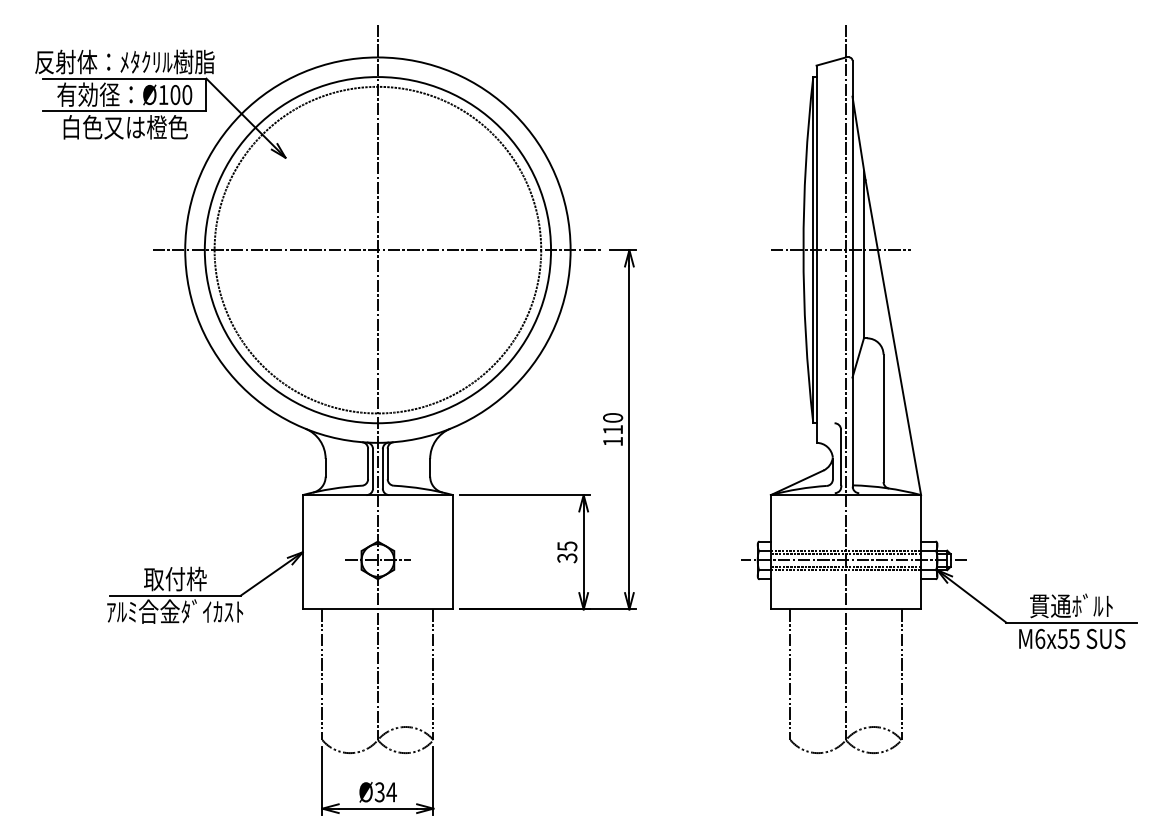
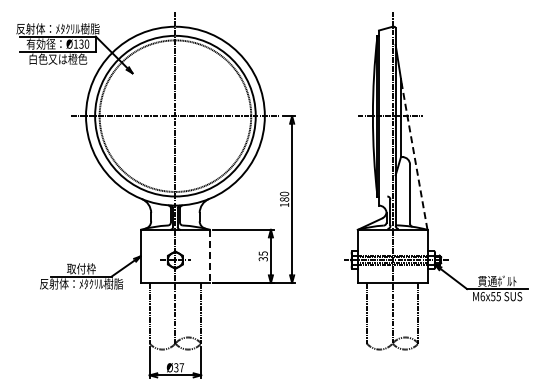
text: (175, 93) -> (81, 43), Ø100 -> Ø130
line: (893, 337) -> (414, 156), solid -> dashed
text: (612, 429) -> (284, 199), 110 -> 180
line: (453, 552) -> (210, 256), solid -> dashed
text: (175, 610) -> (81, 283), ｱﾙﾐ合金ﾀﾞｲｶｽﾄ -> 反射体：ﾒﾀｸﾘﾙ樹脂
text: (390, 791) -> (181, 367), Ø34 -> Ø37

